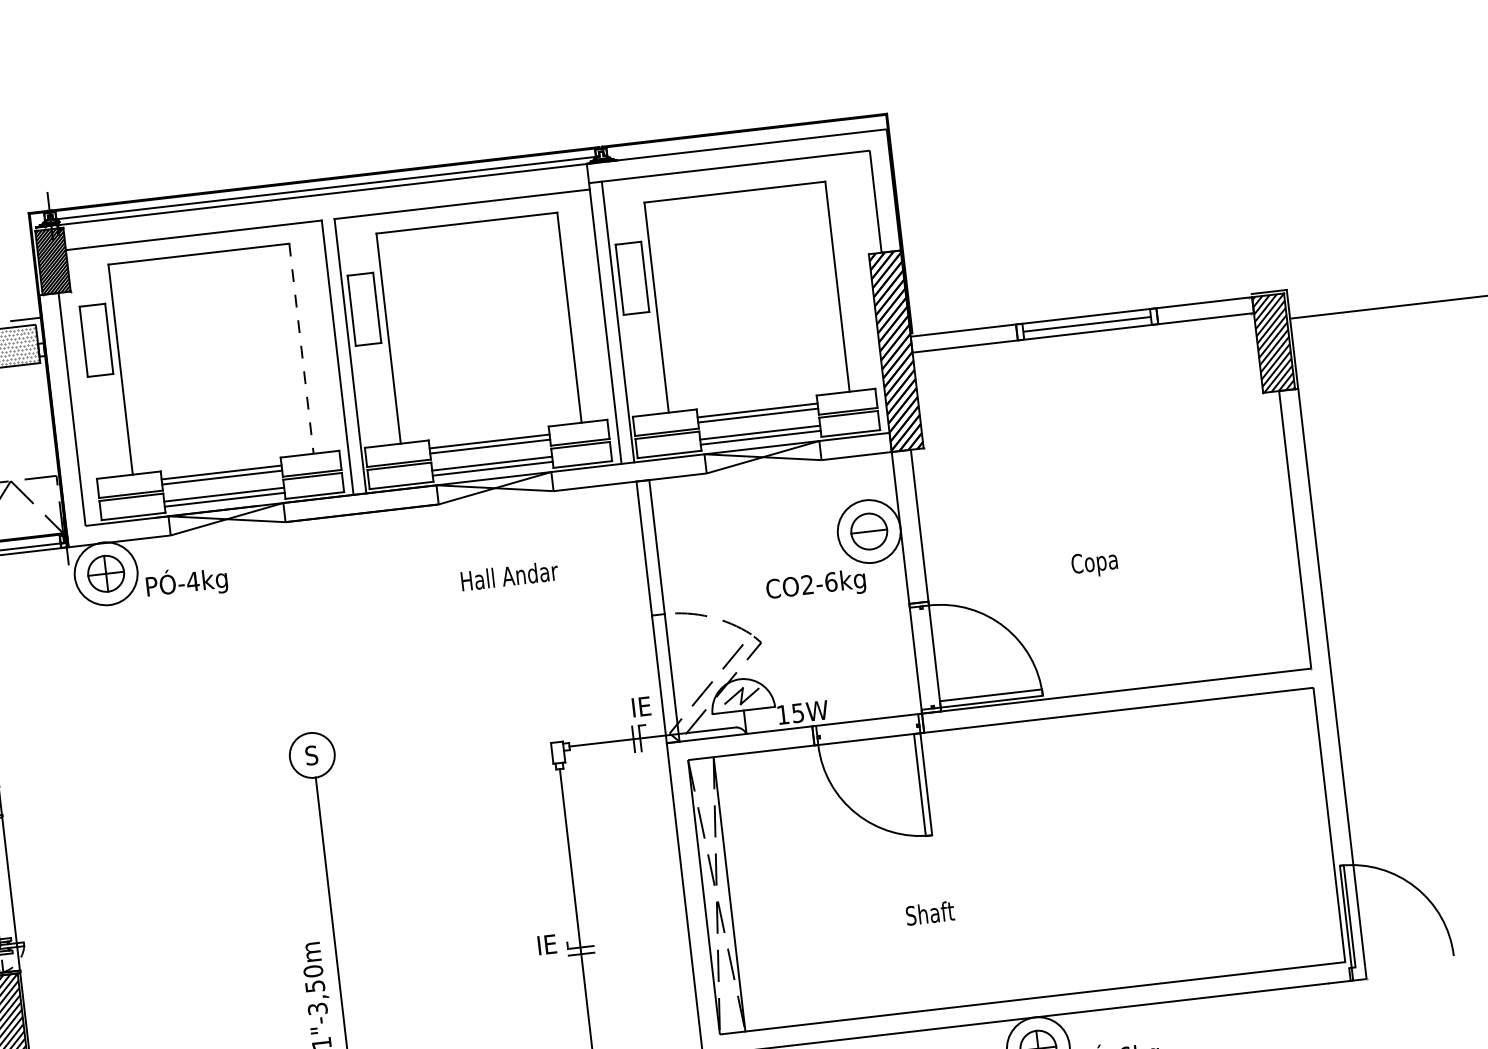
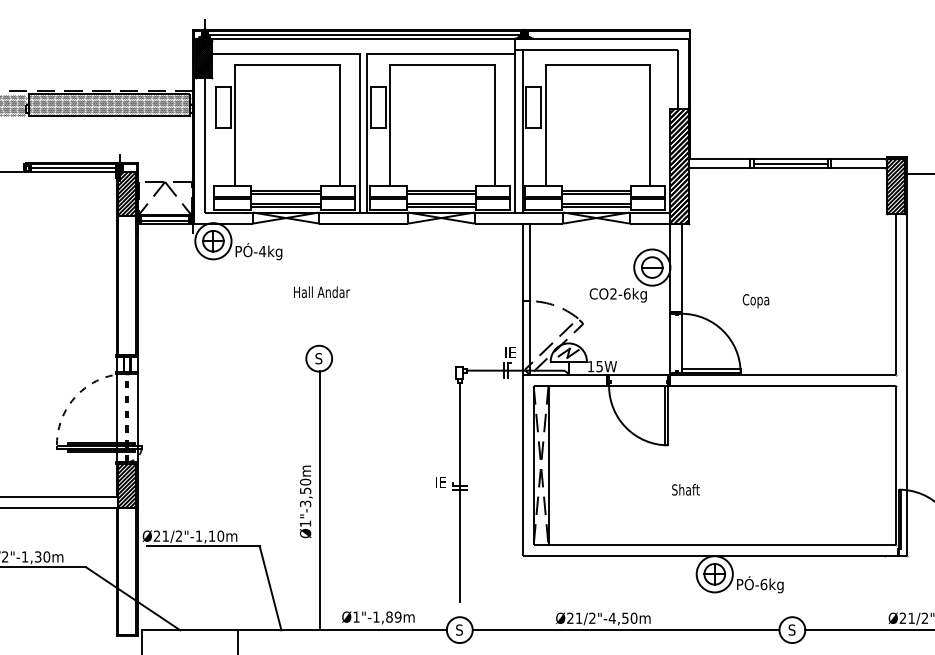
line: (300, 348) -> (339, 125), dashed -> solid
text: (1093, 564) -> (755, 301), moved
text: (508, 574) -> (321, 291), moved
text: (929, 912) -> (685, 489), moved

